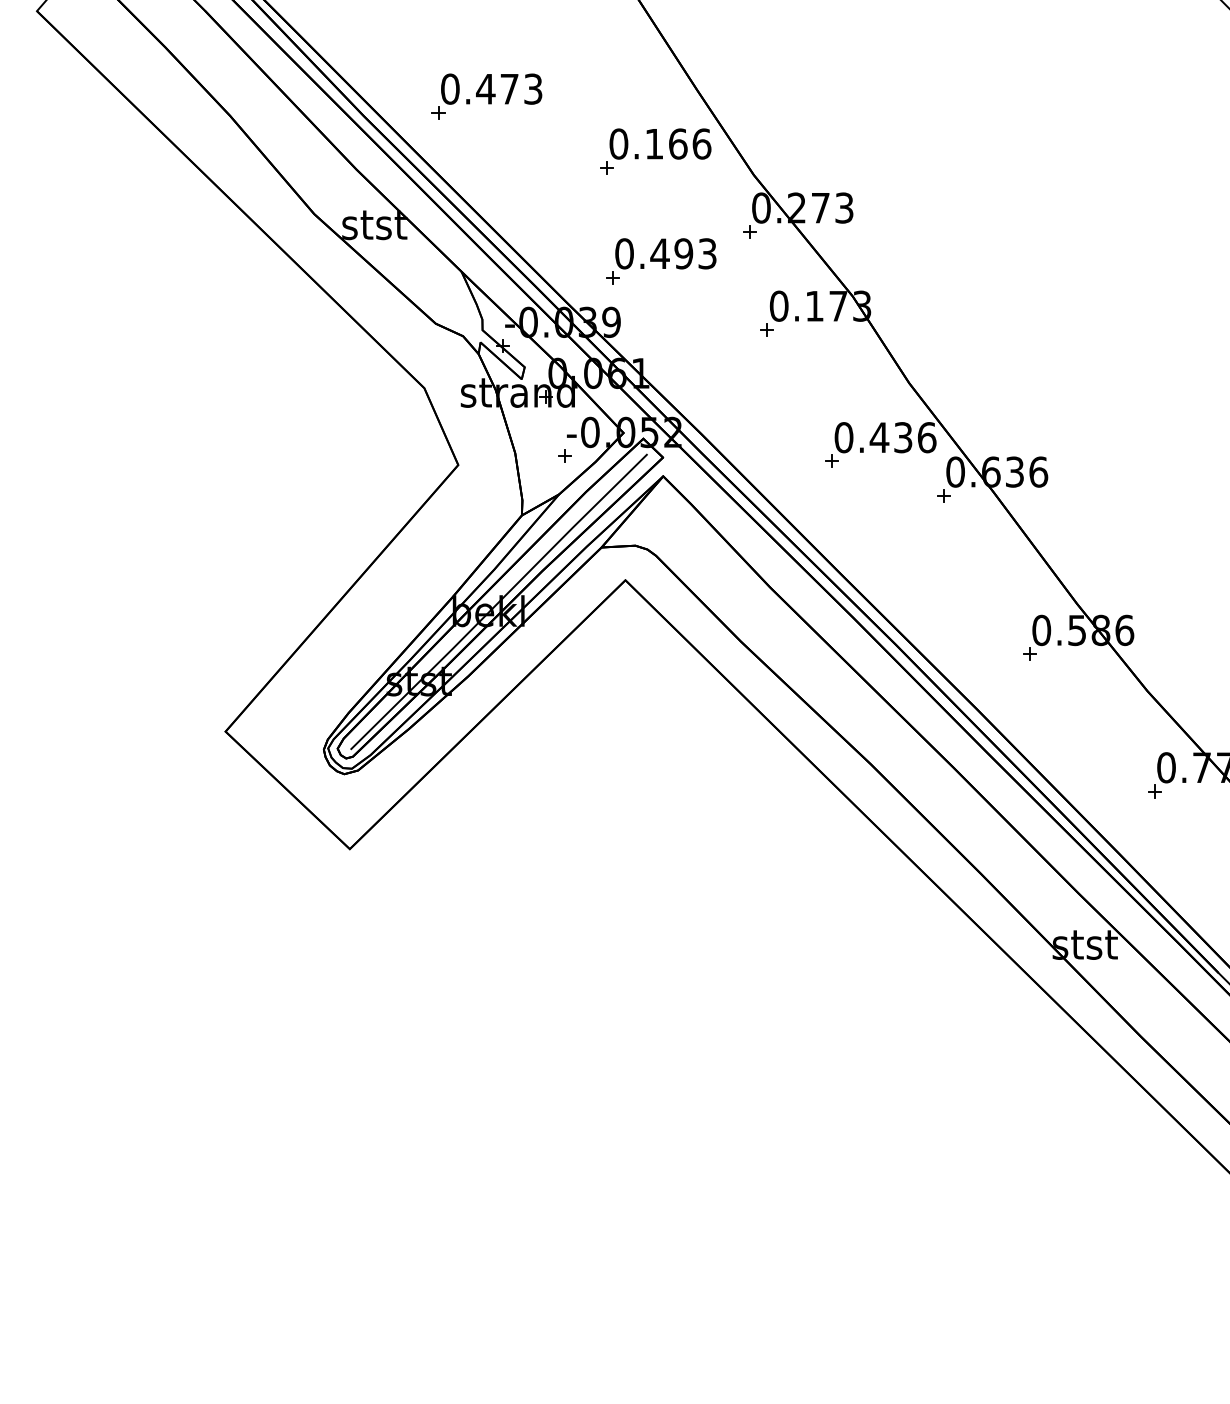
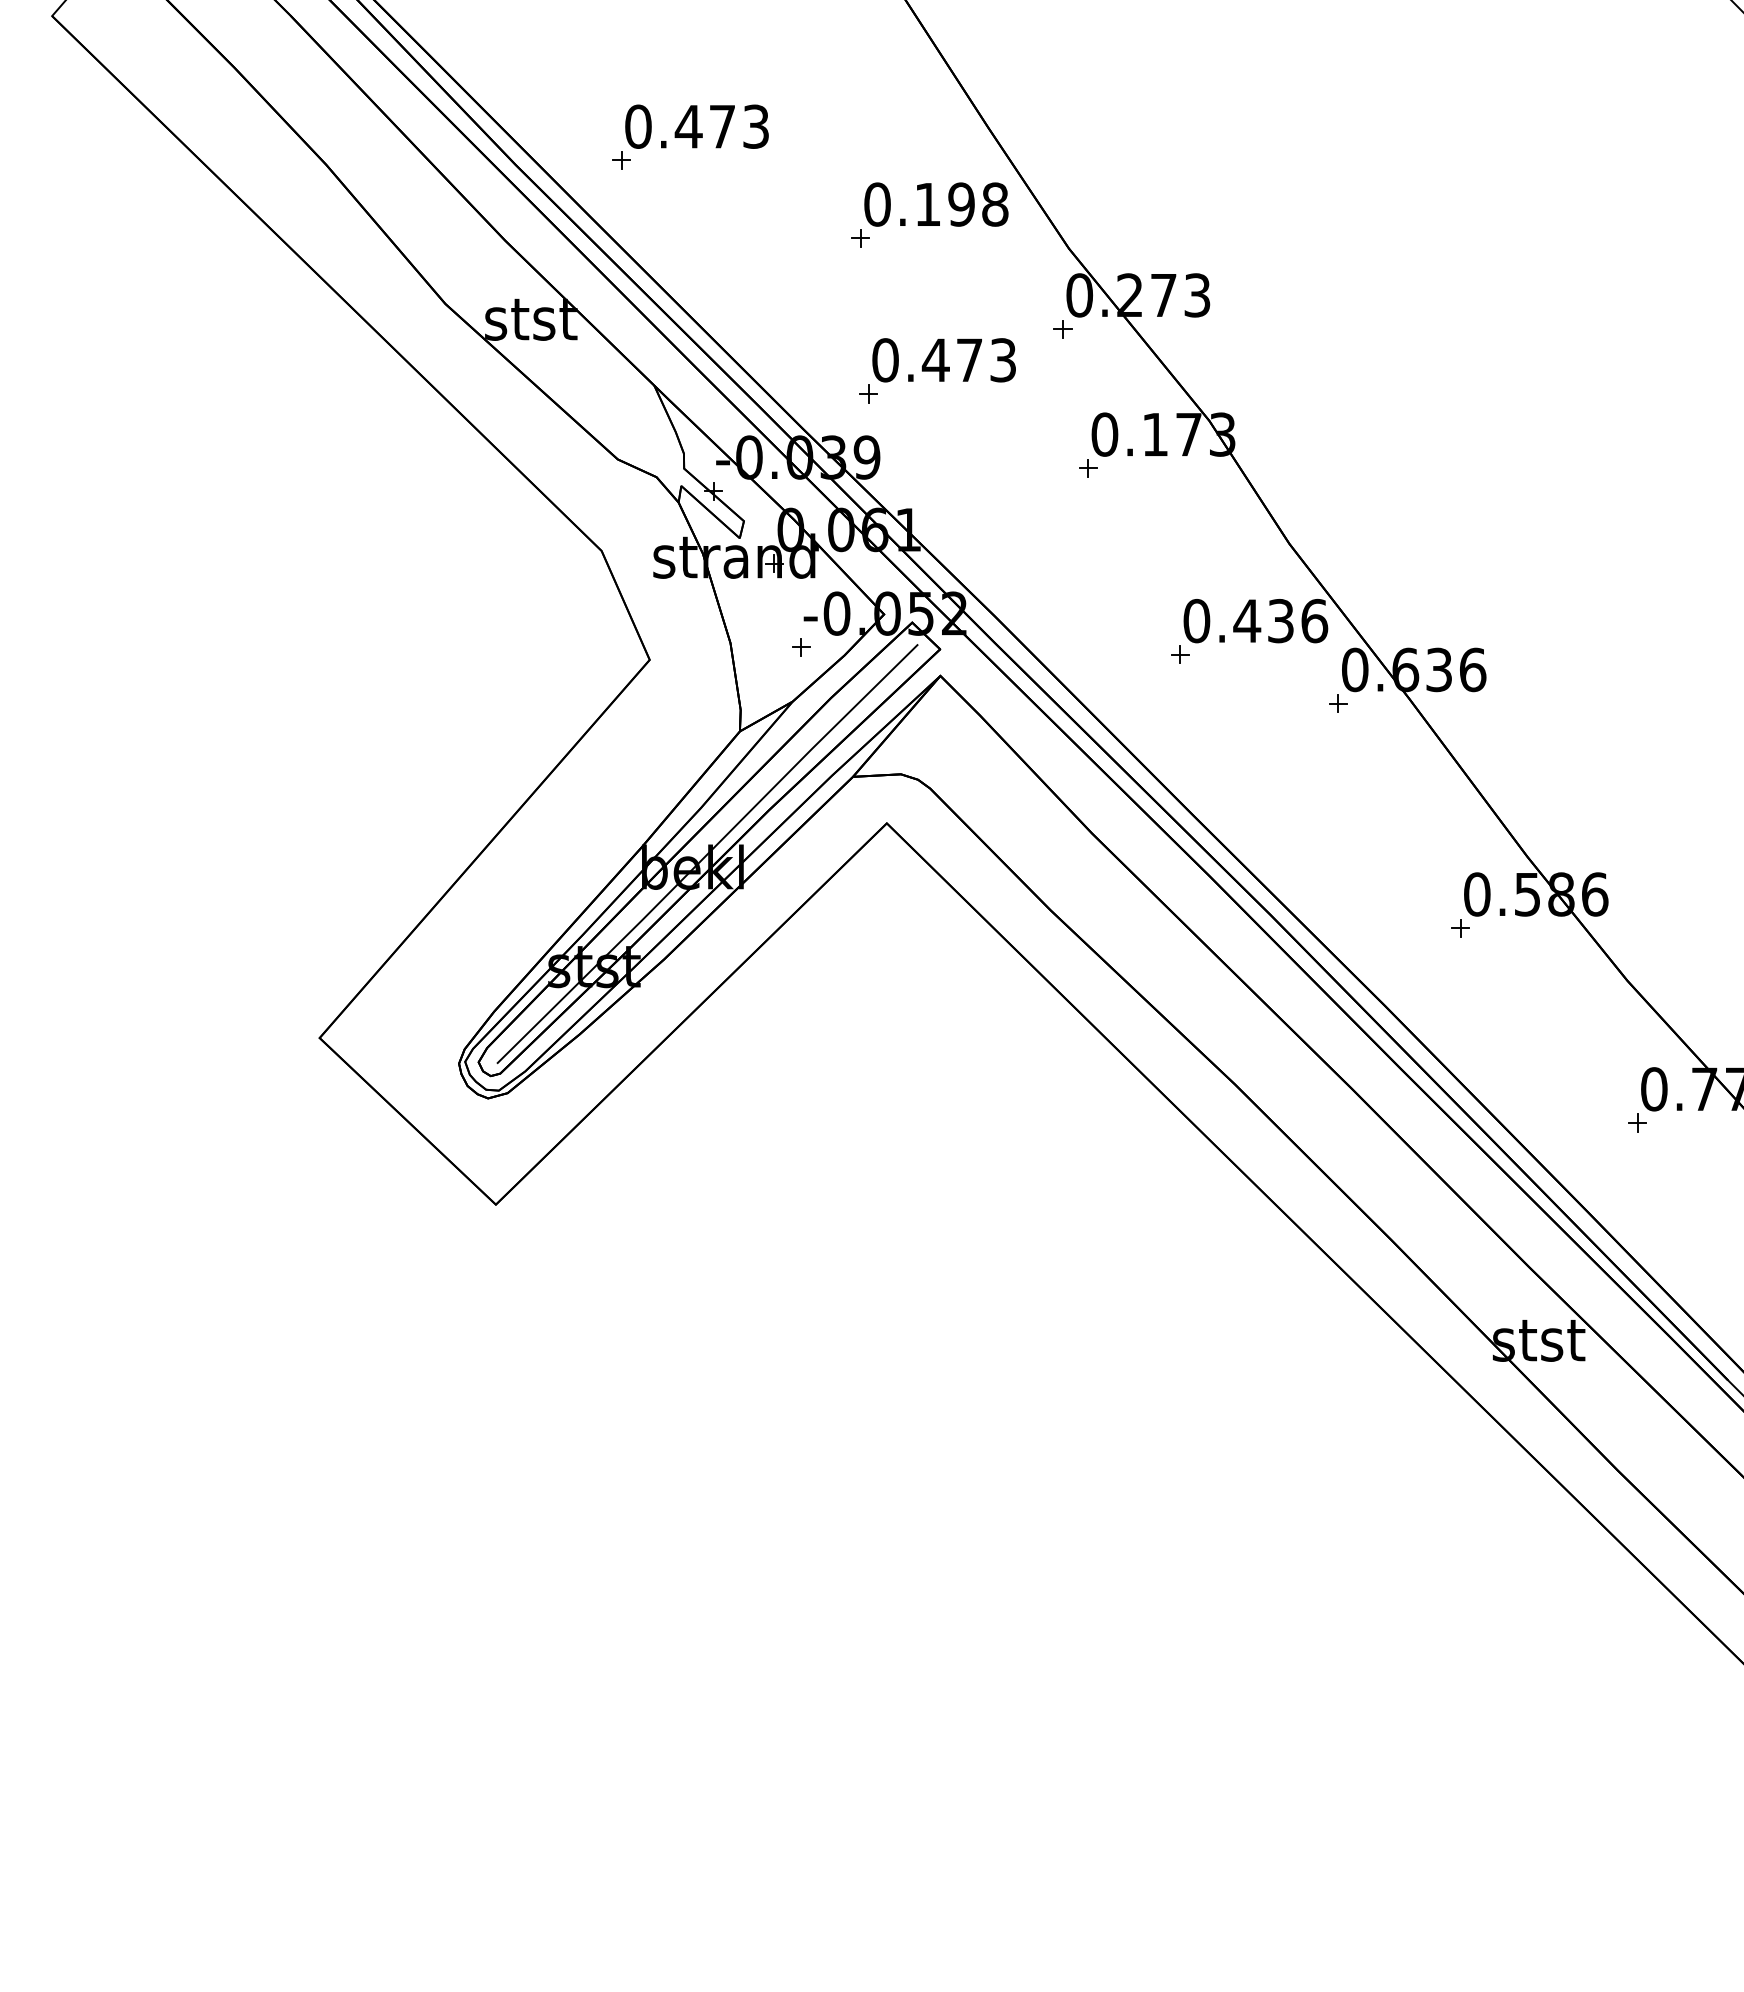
text: (690, 143) -> (978, 204), 0.166 -> 0.198
text: (683, 253) -> (969, 360), 0.493 -> 0.473

